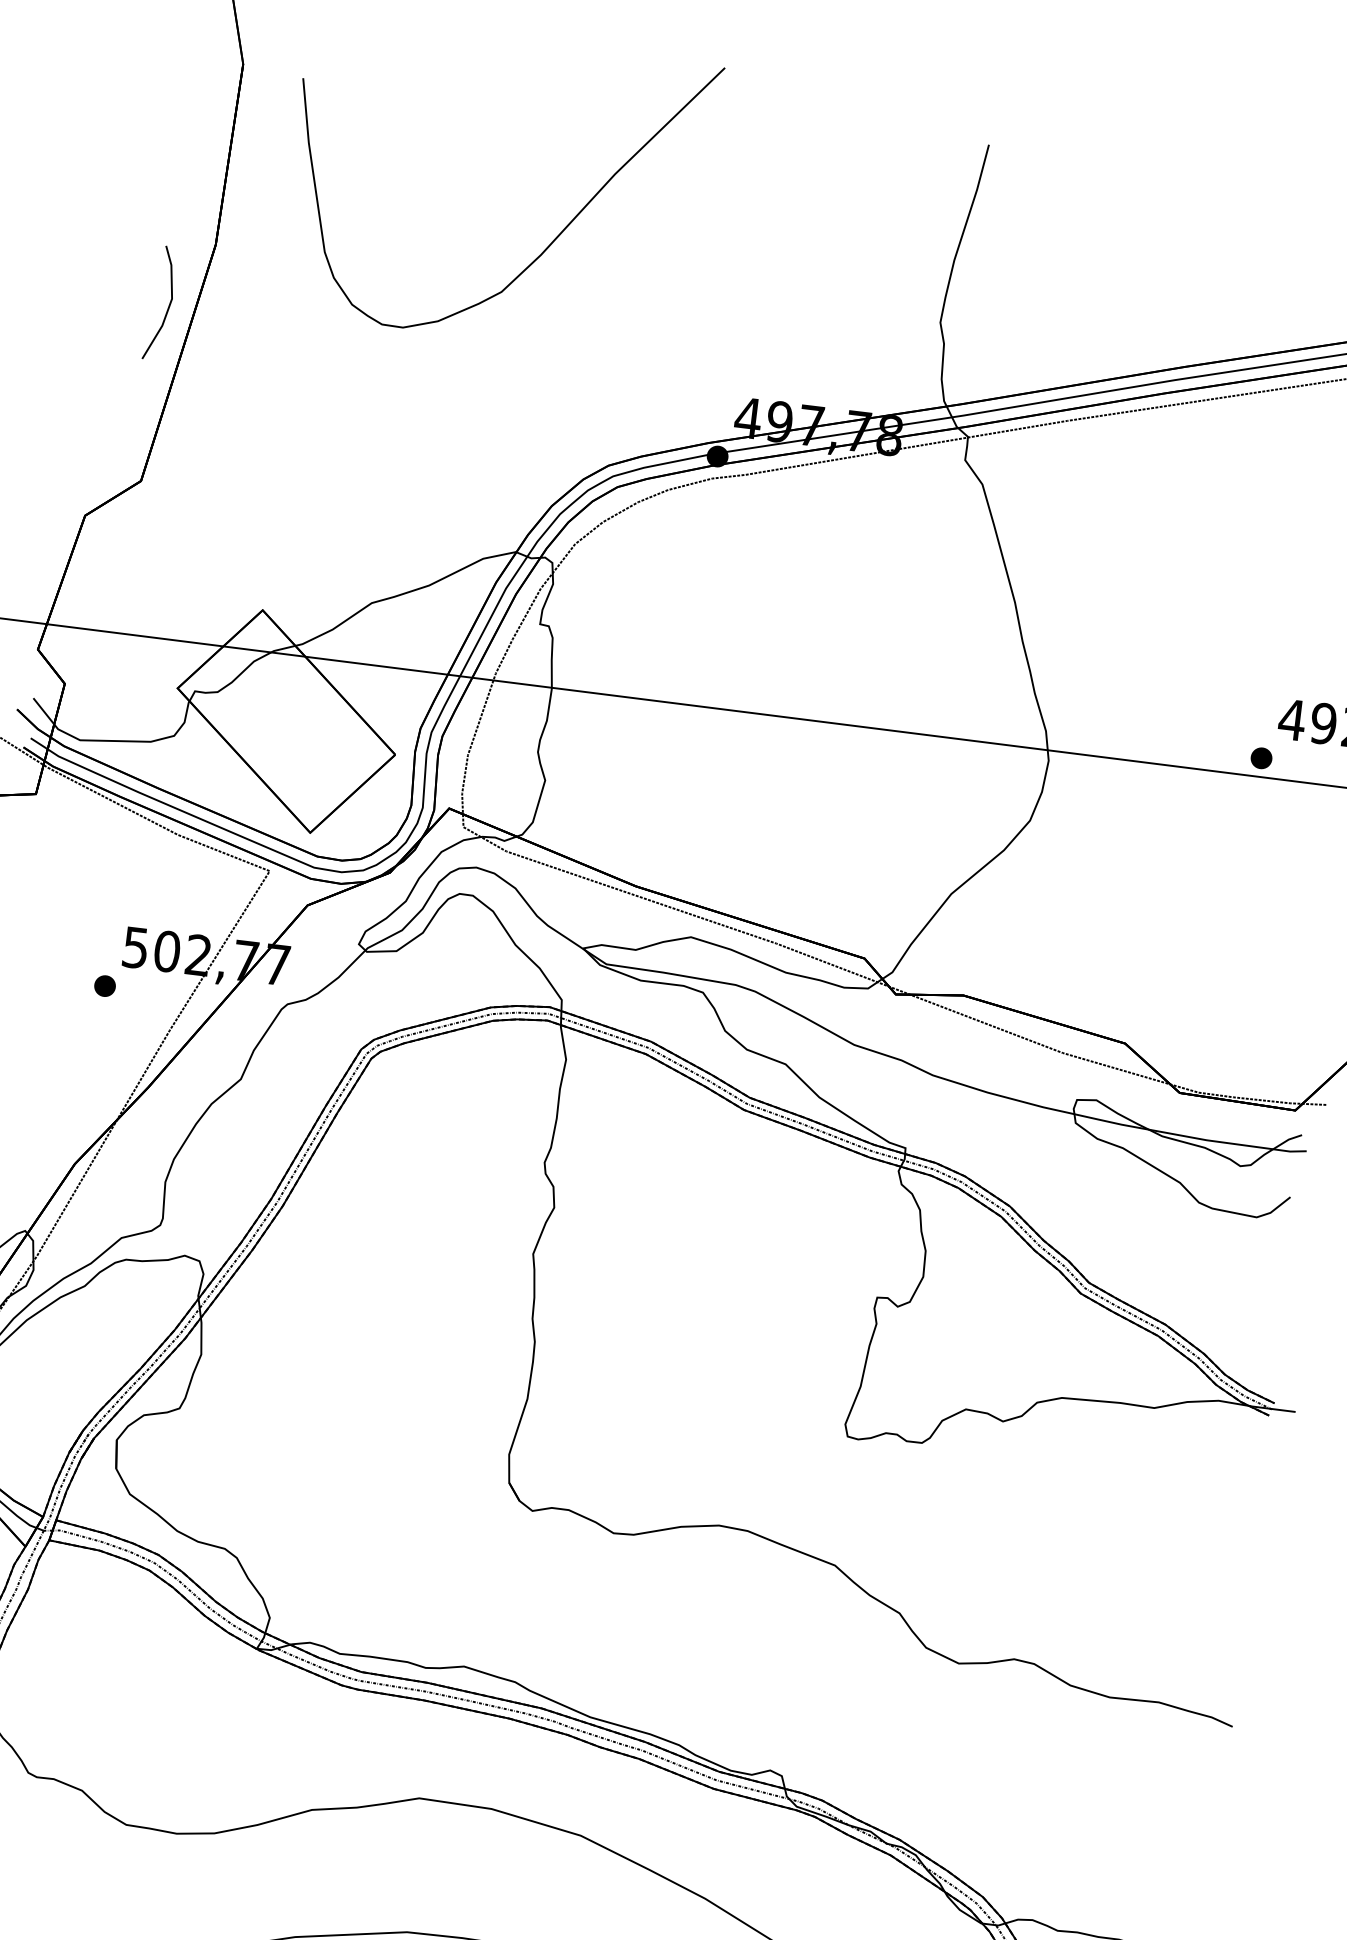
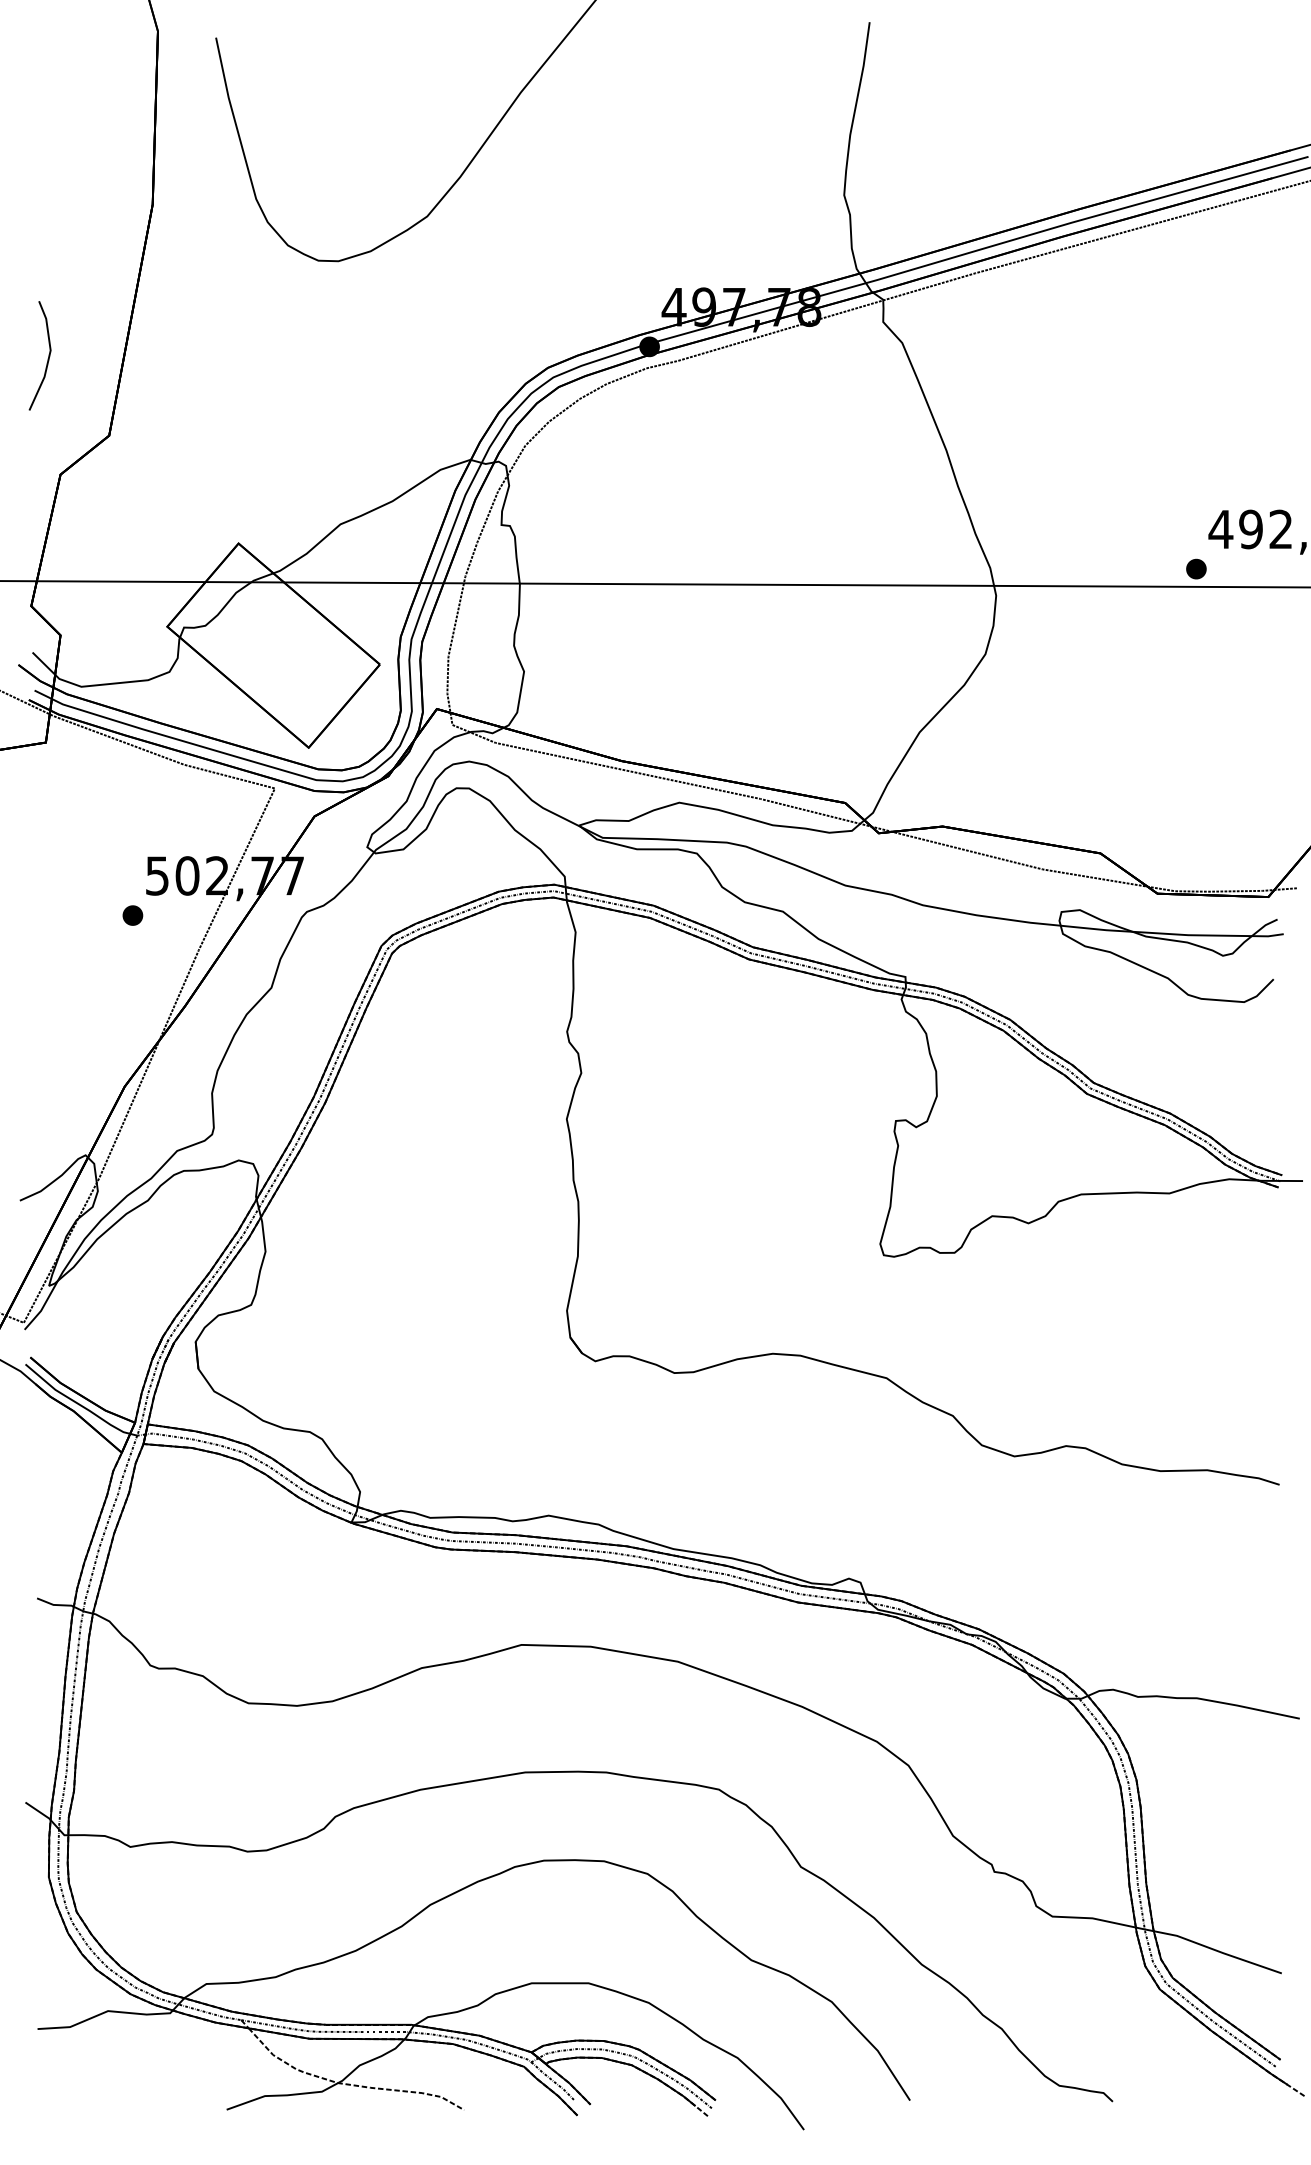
line: (167, 306) -> (47, 358), moved

